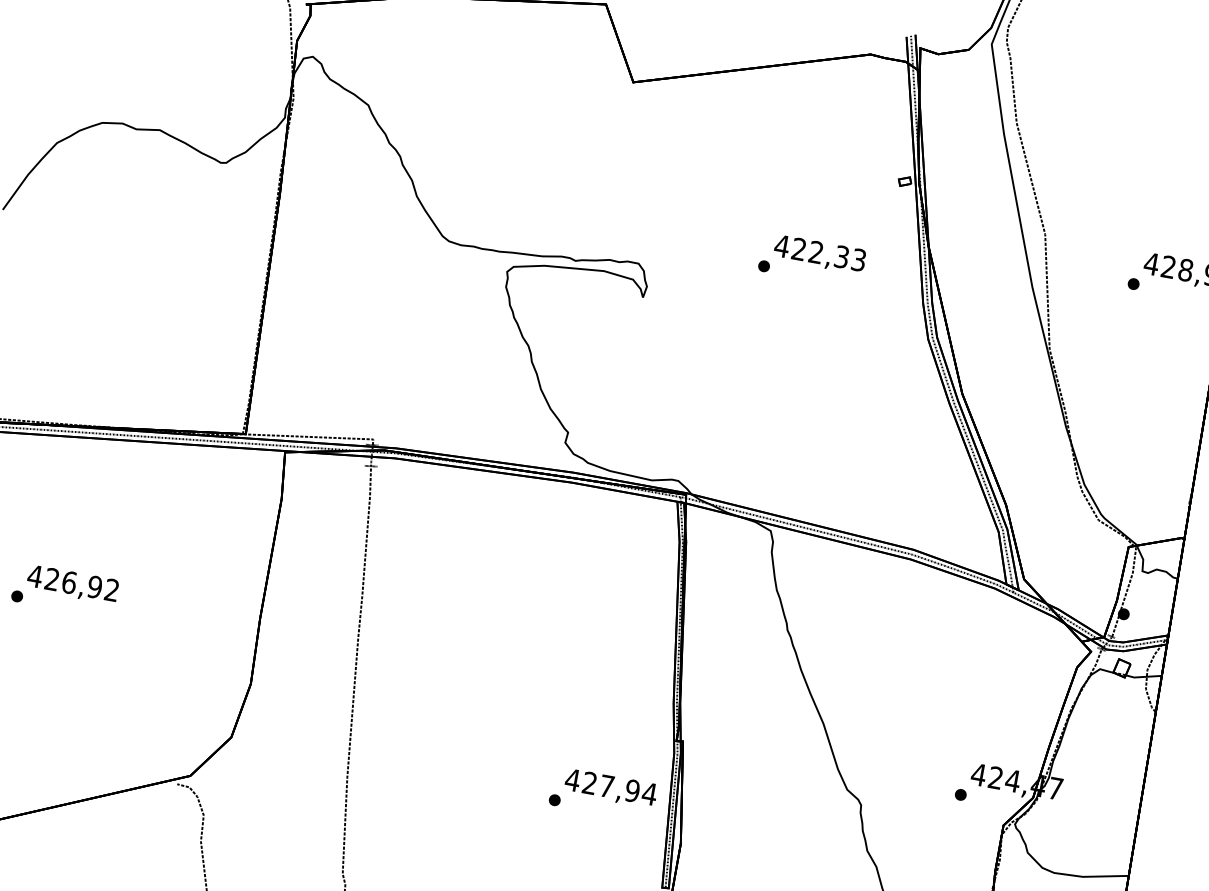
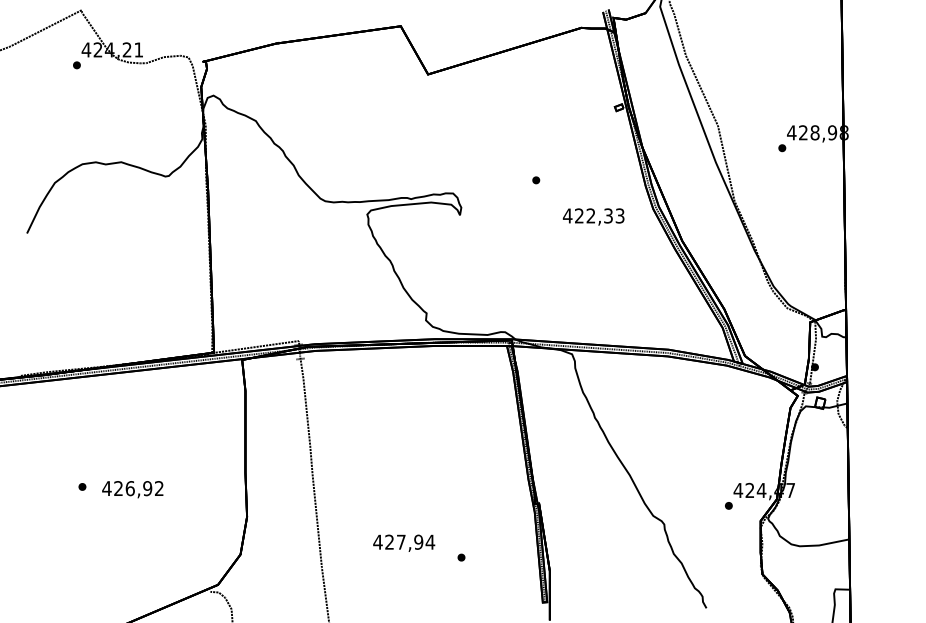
text: (819, 253) -> (593, 216), moved
text: (72, 584) -> (132, 489), moved
text: (611, 787) -> (404, 542), moved

